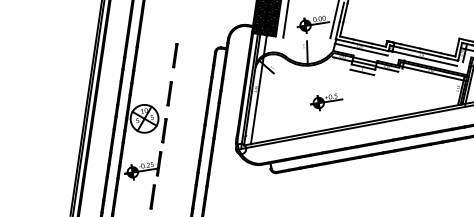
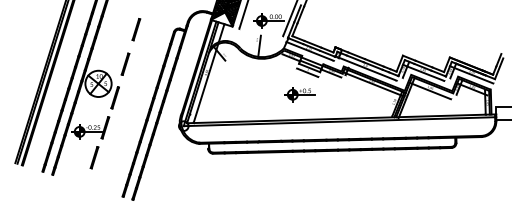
hatch: (262, 30) -> (221, 19), removed
part: (325, 101) -> (299, 94), moved

